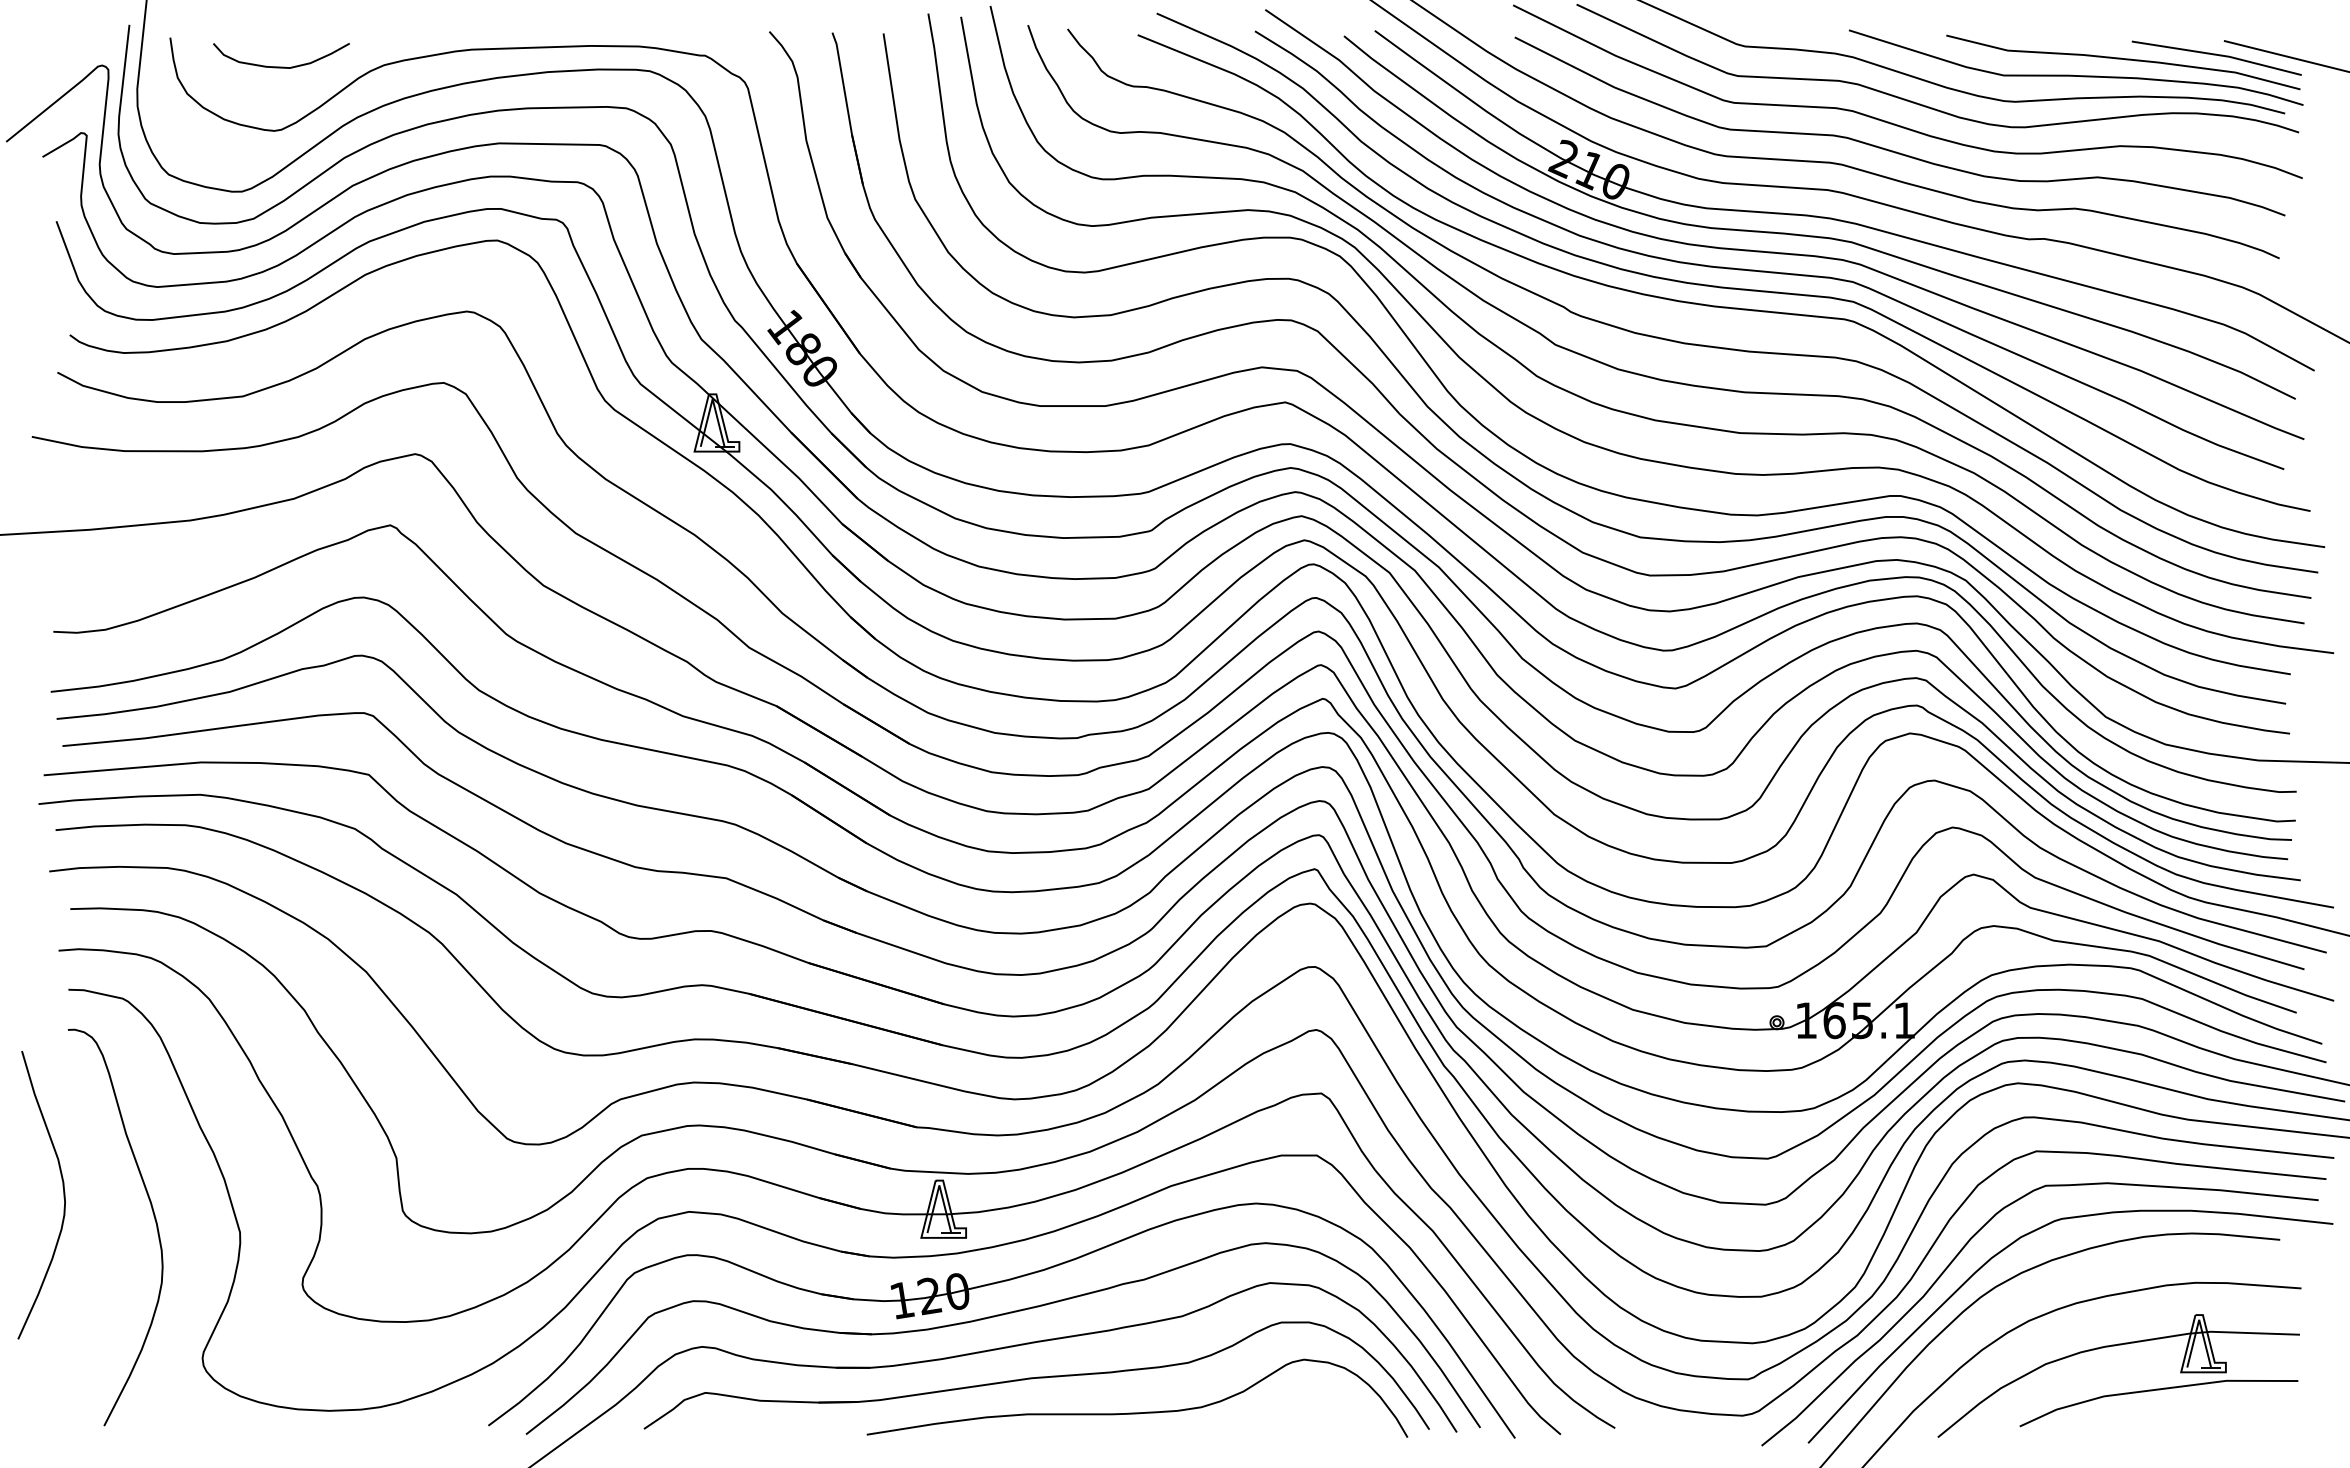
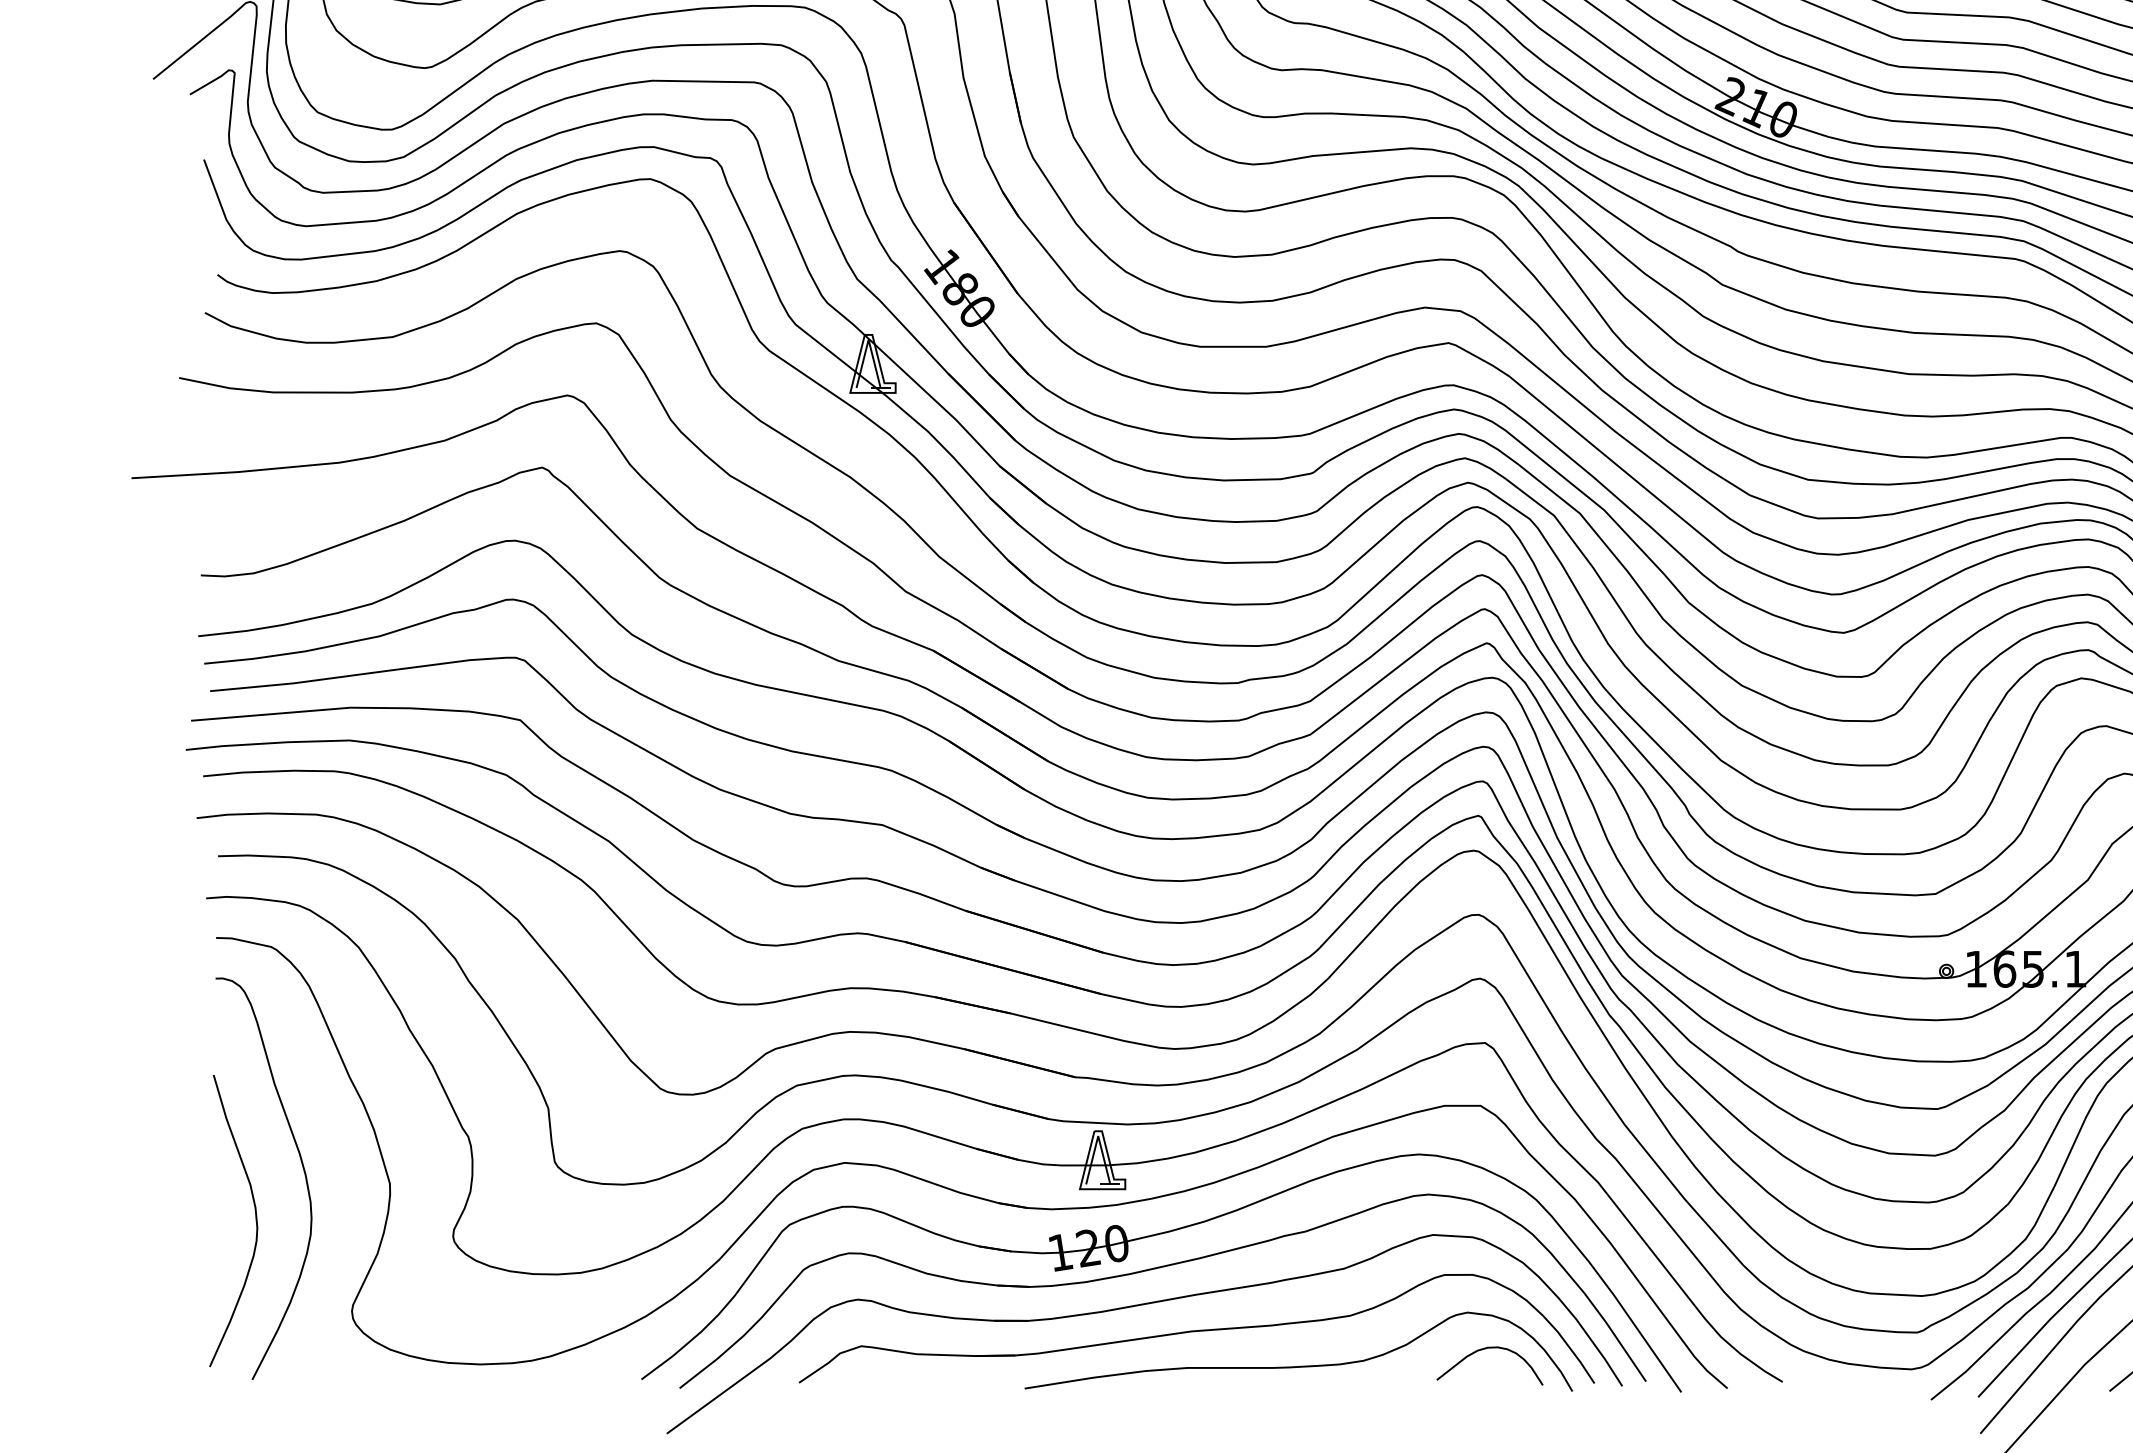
curve: (63, 1195) -> (255, 1221), moved
curve: (1320, 1396) -> (1484, 1349), added

